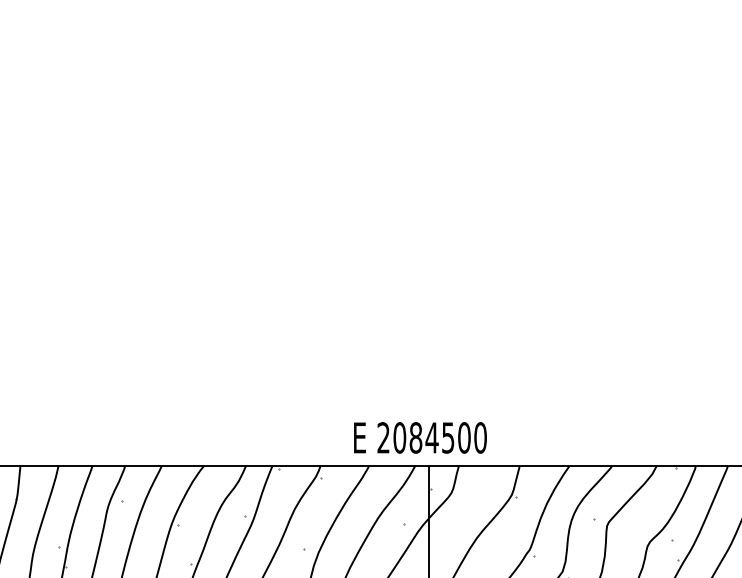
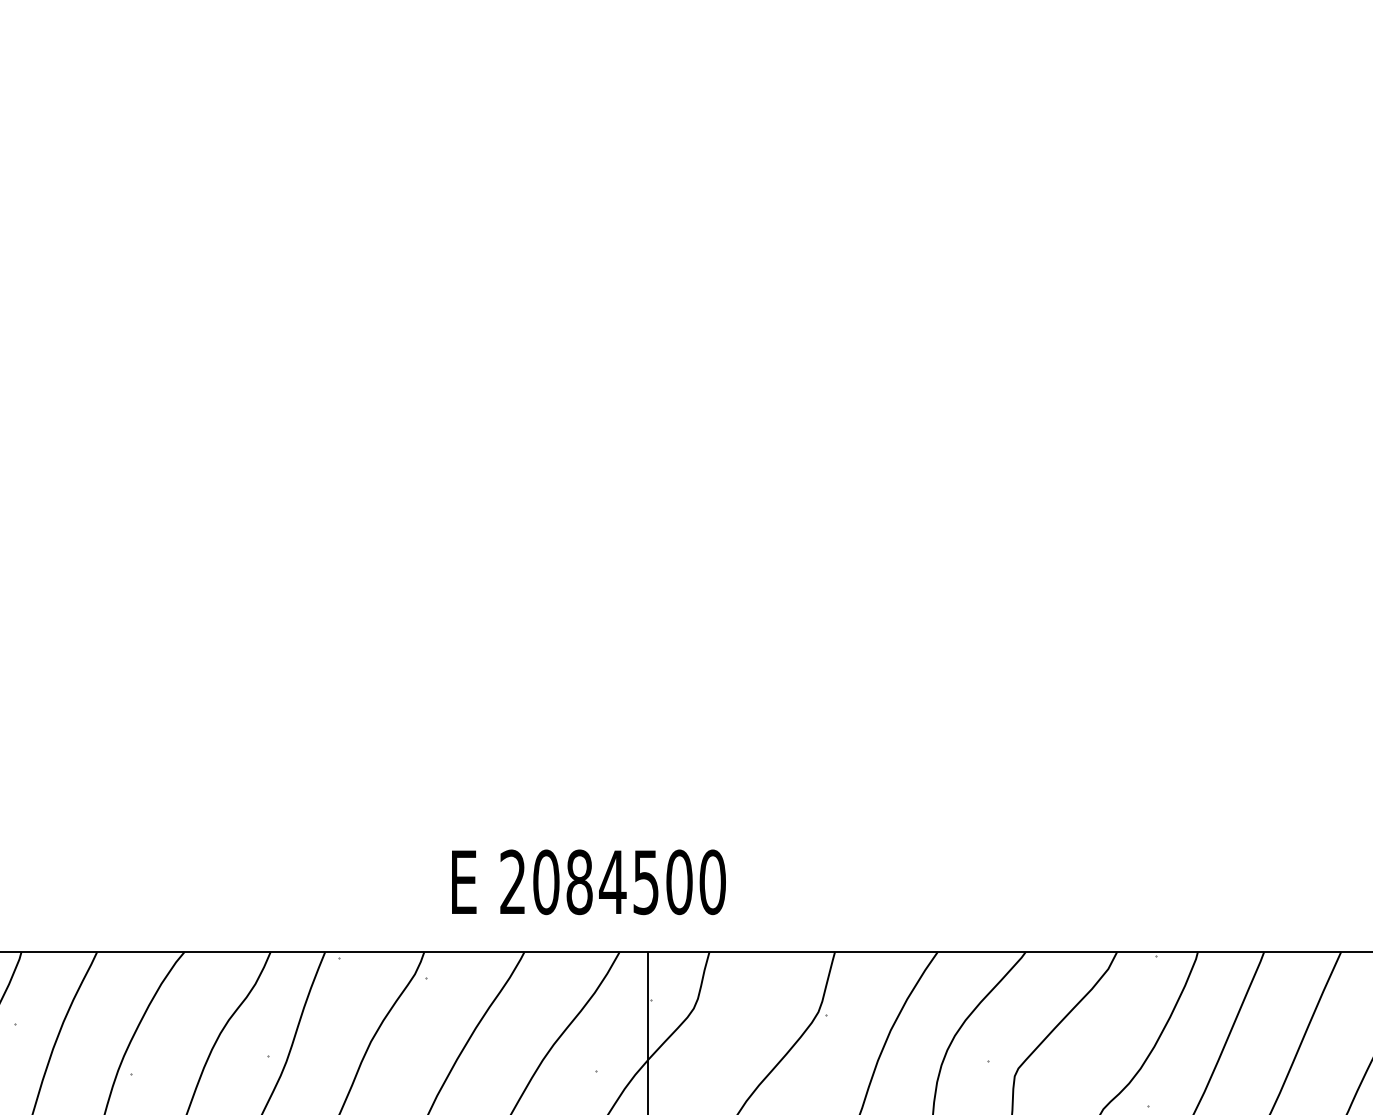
text: (420, 437) -> (588, 881), moved

